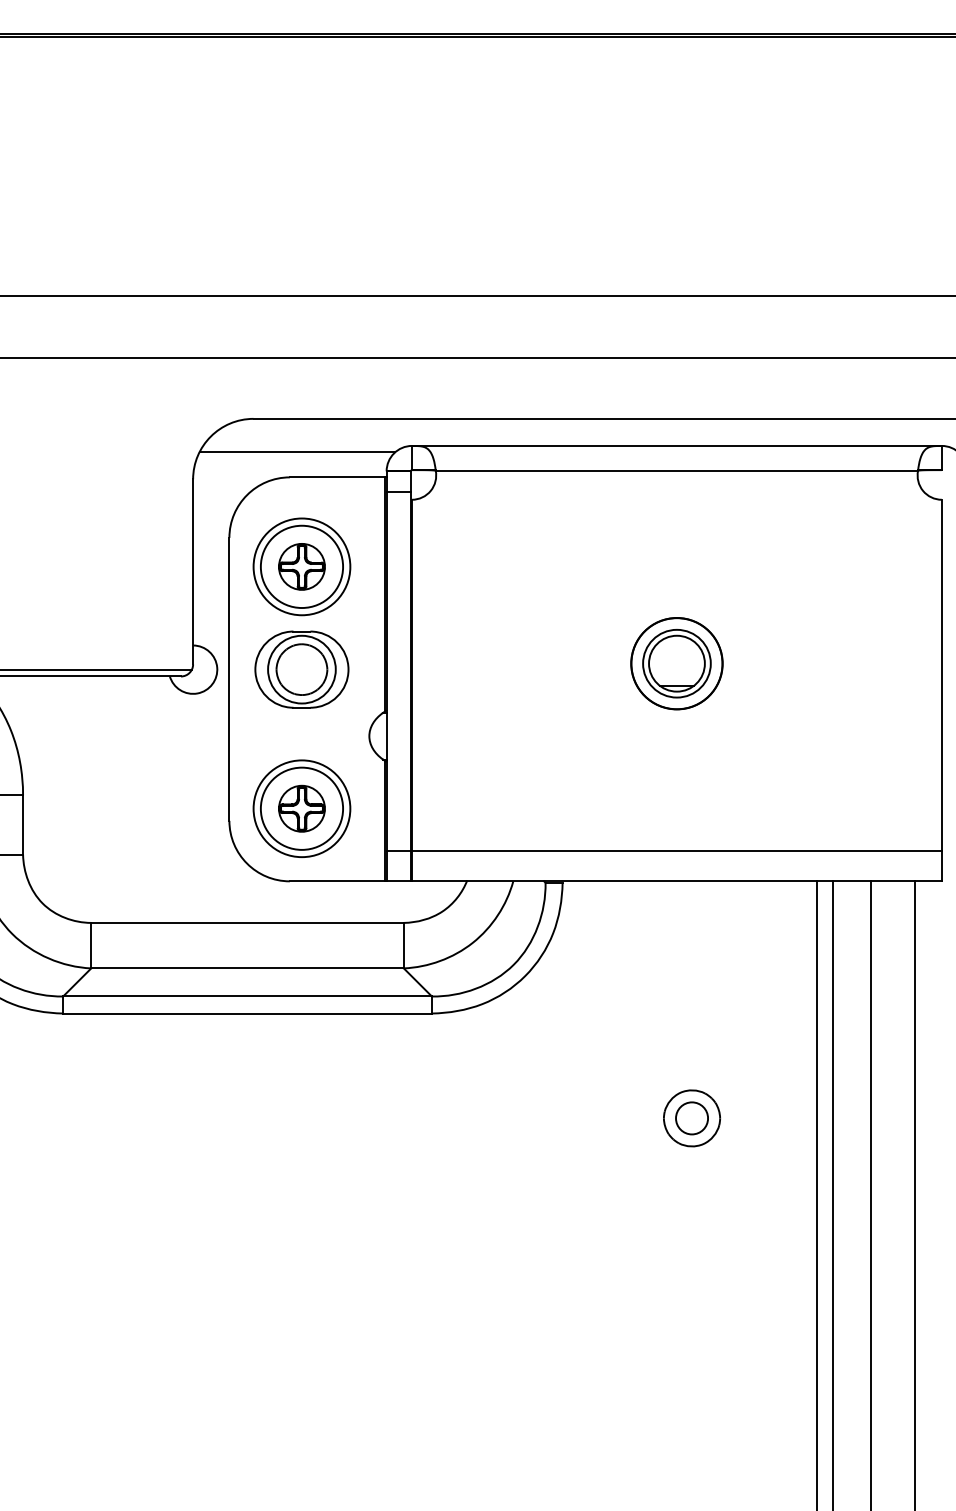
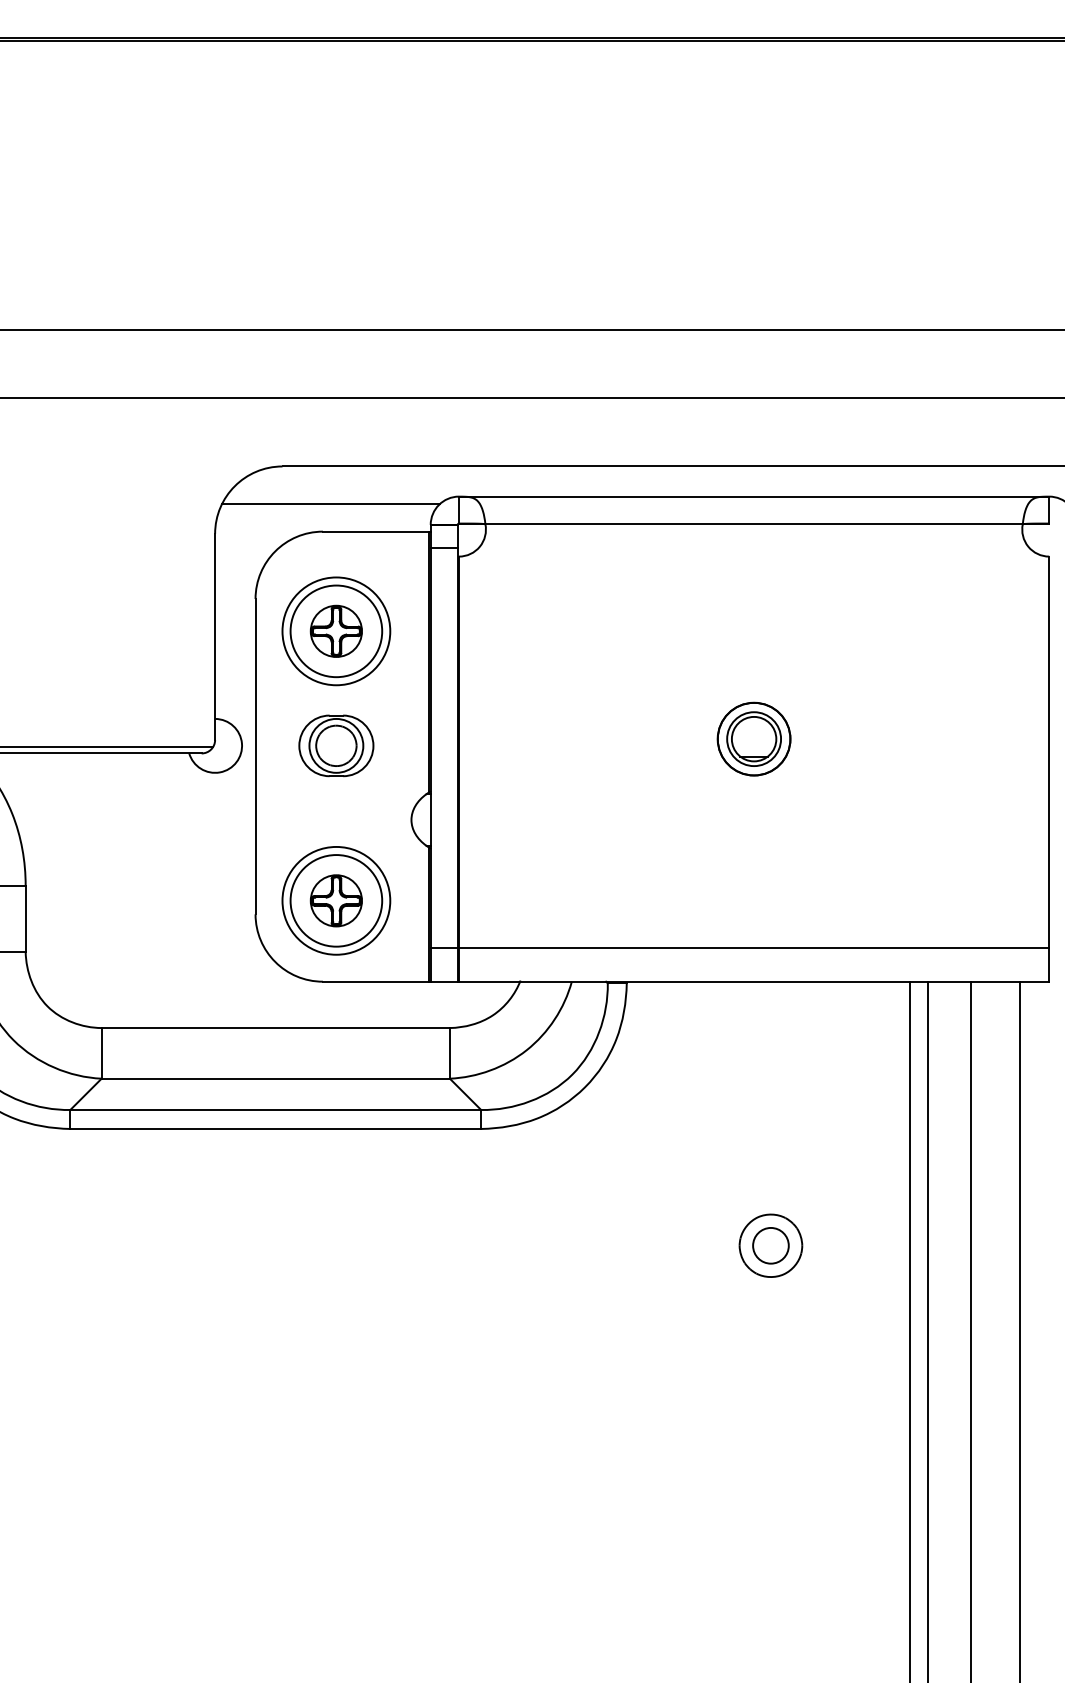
part: (676, 663) -> (753, 738), size x0.71
part: (302, 669) -> (336, 745), size x0.71

